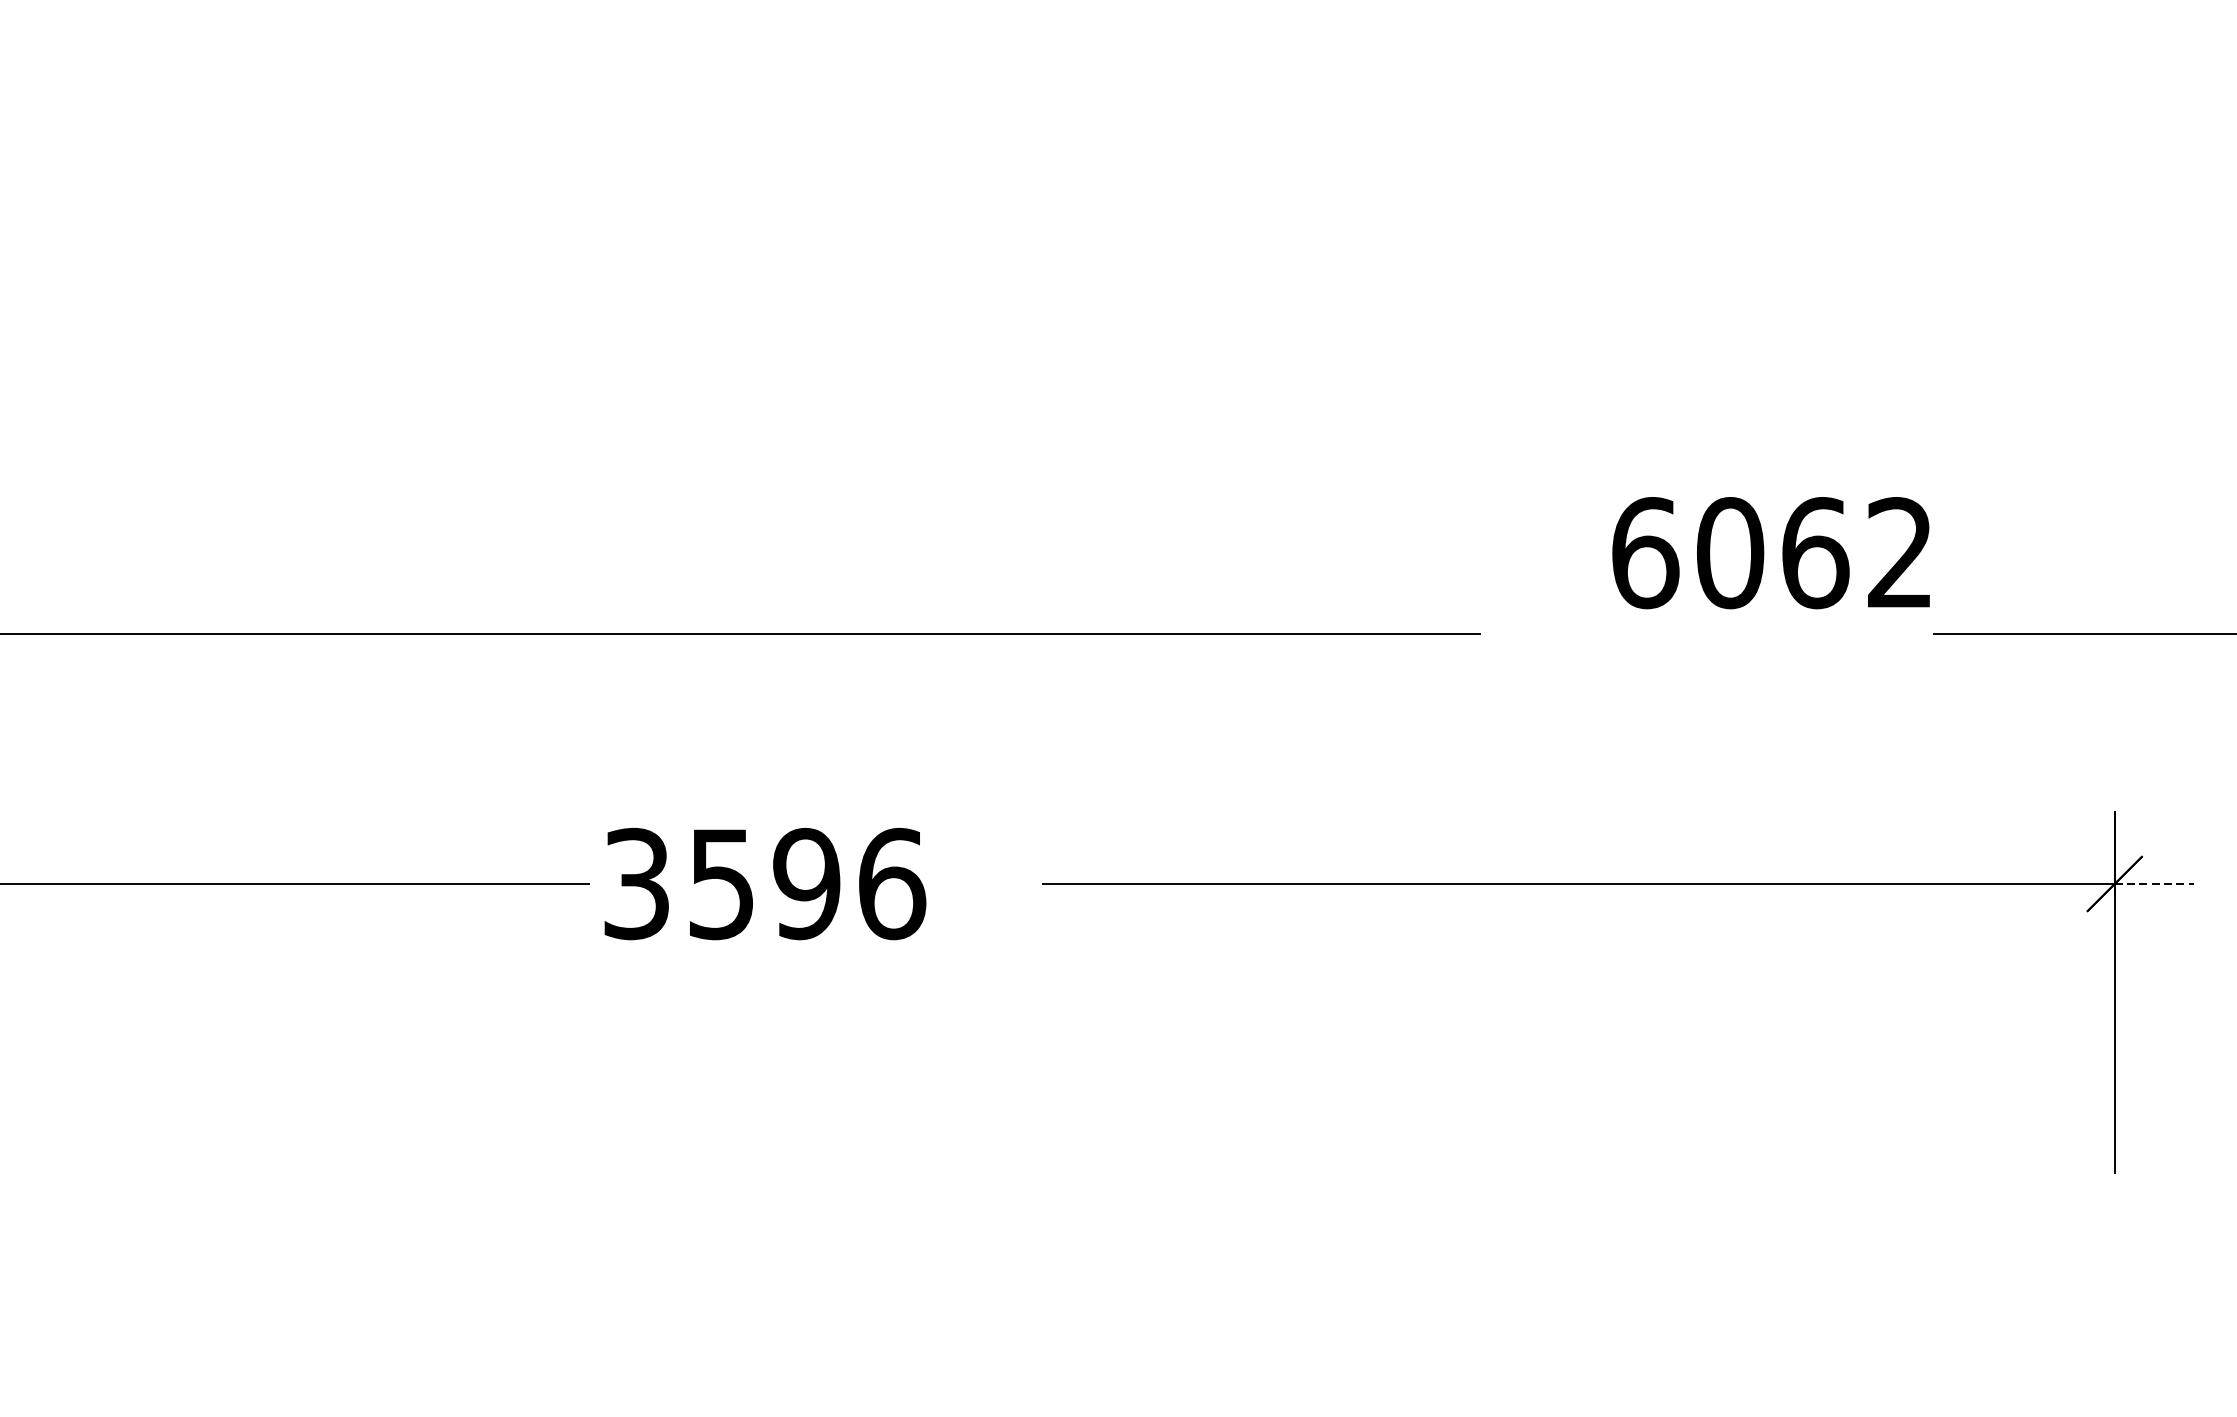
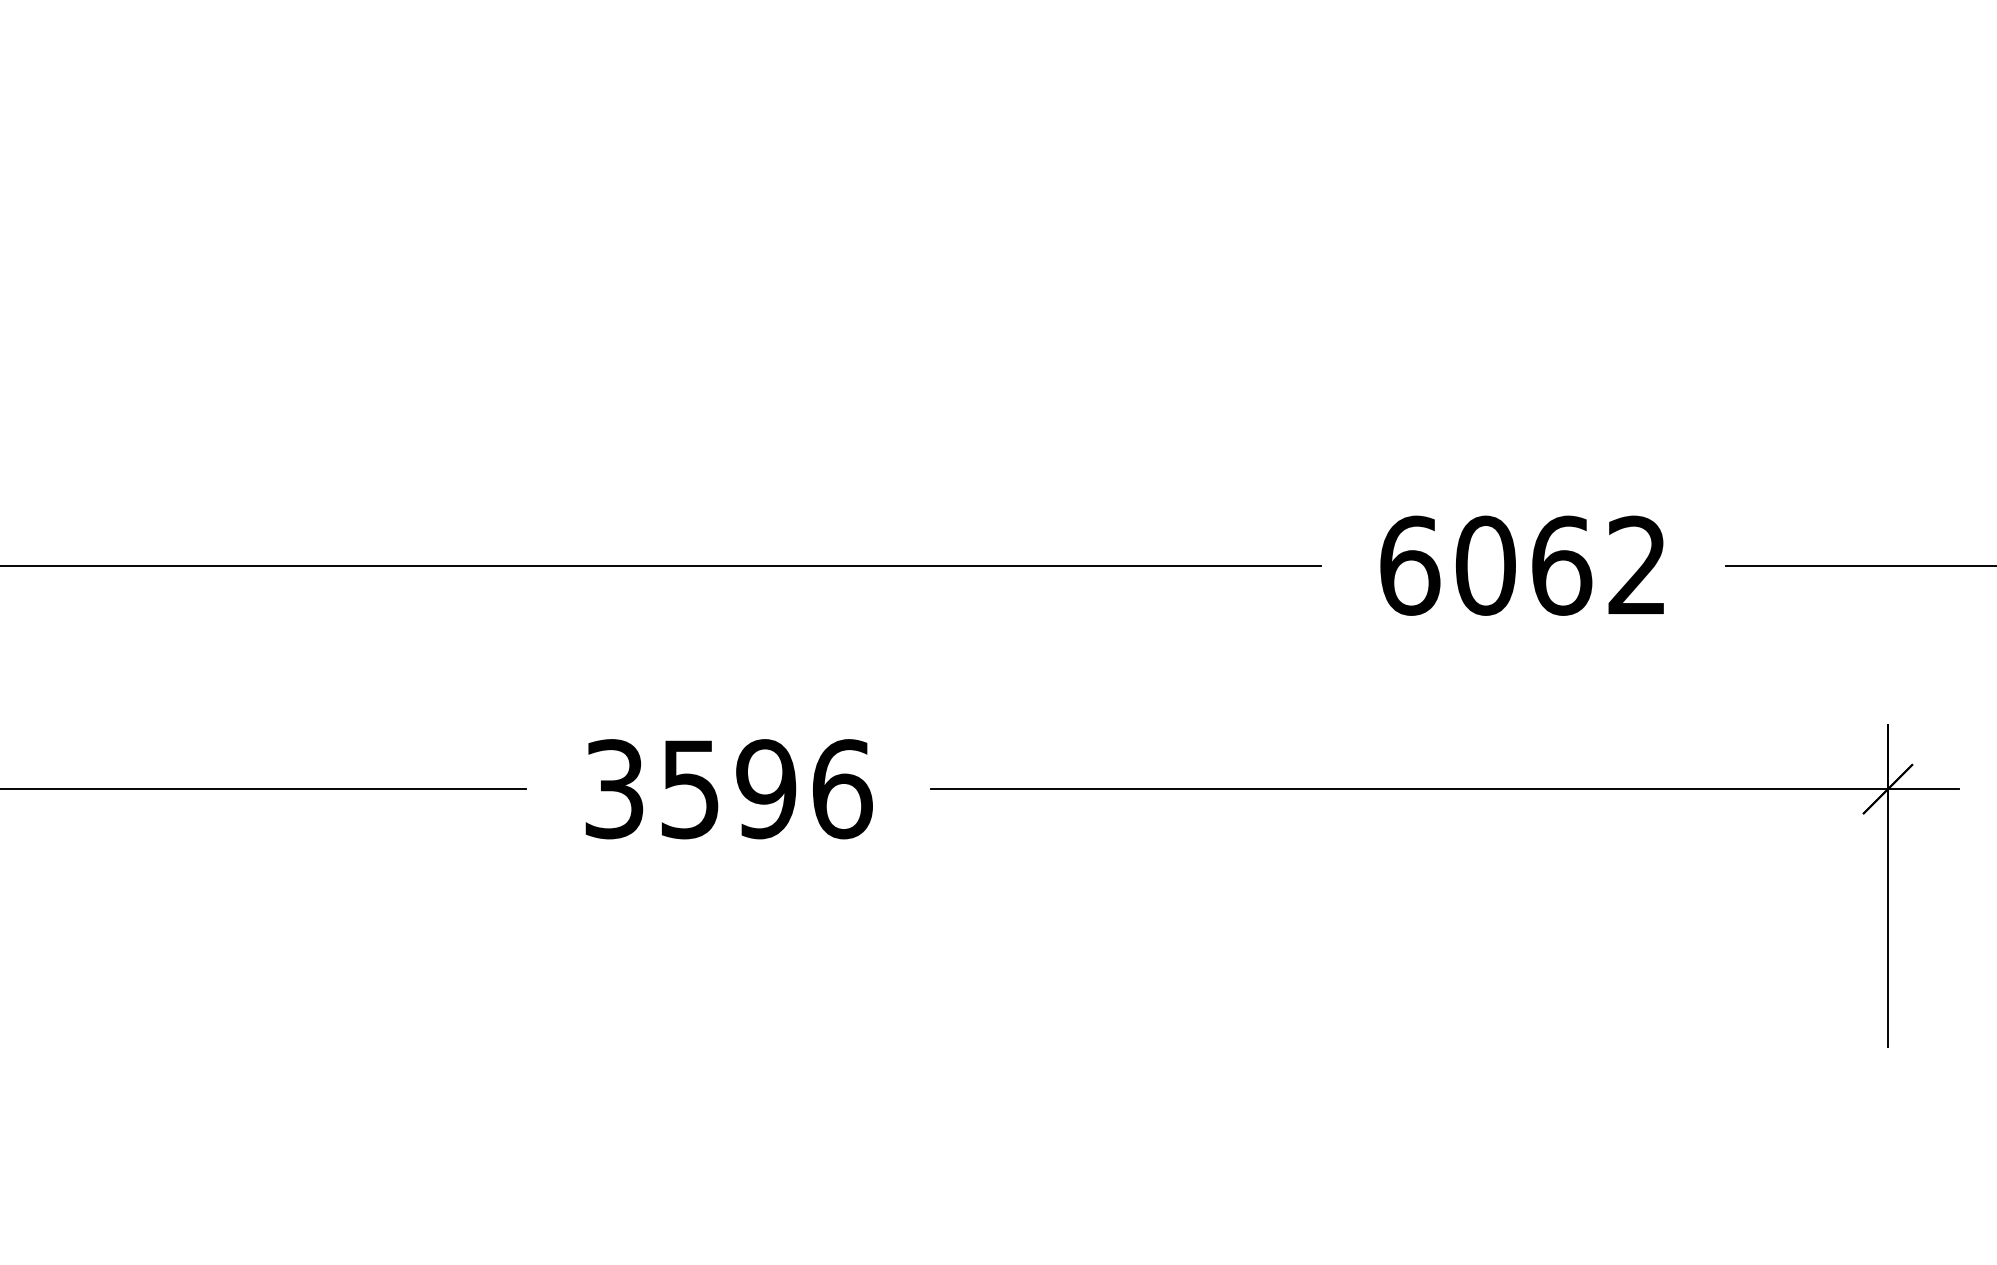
text: (1770, 552) -> (1521, 565), moved
text: (764, 884) -> (728, 789), moved
line: (2154, 884) -> (1923, 789), dashed -> solid

